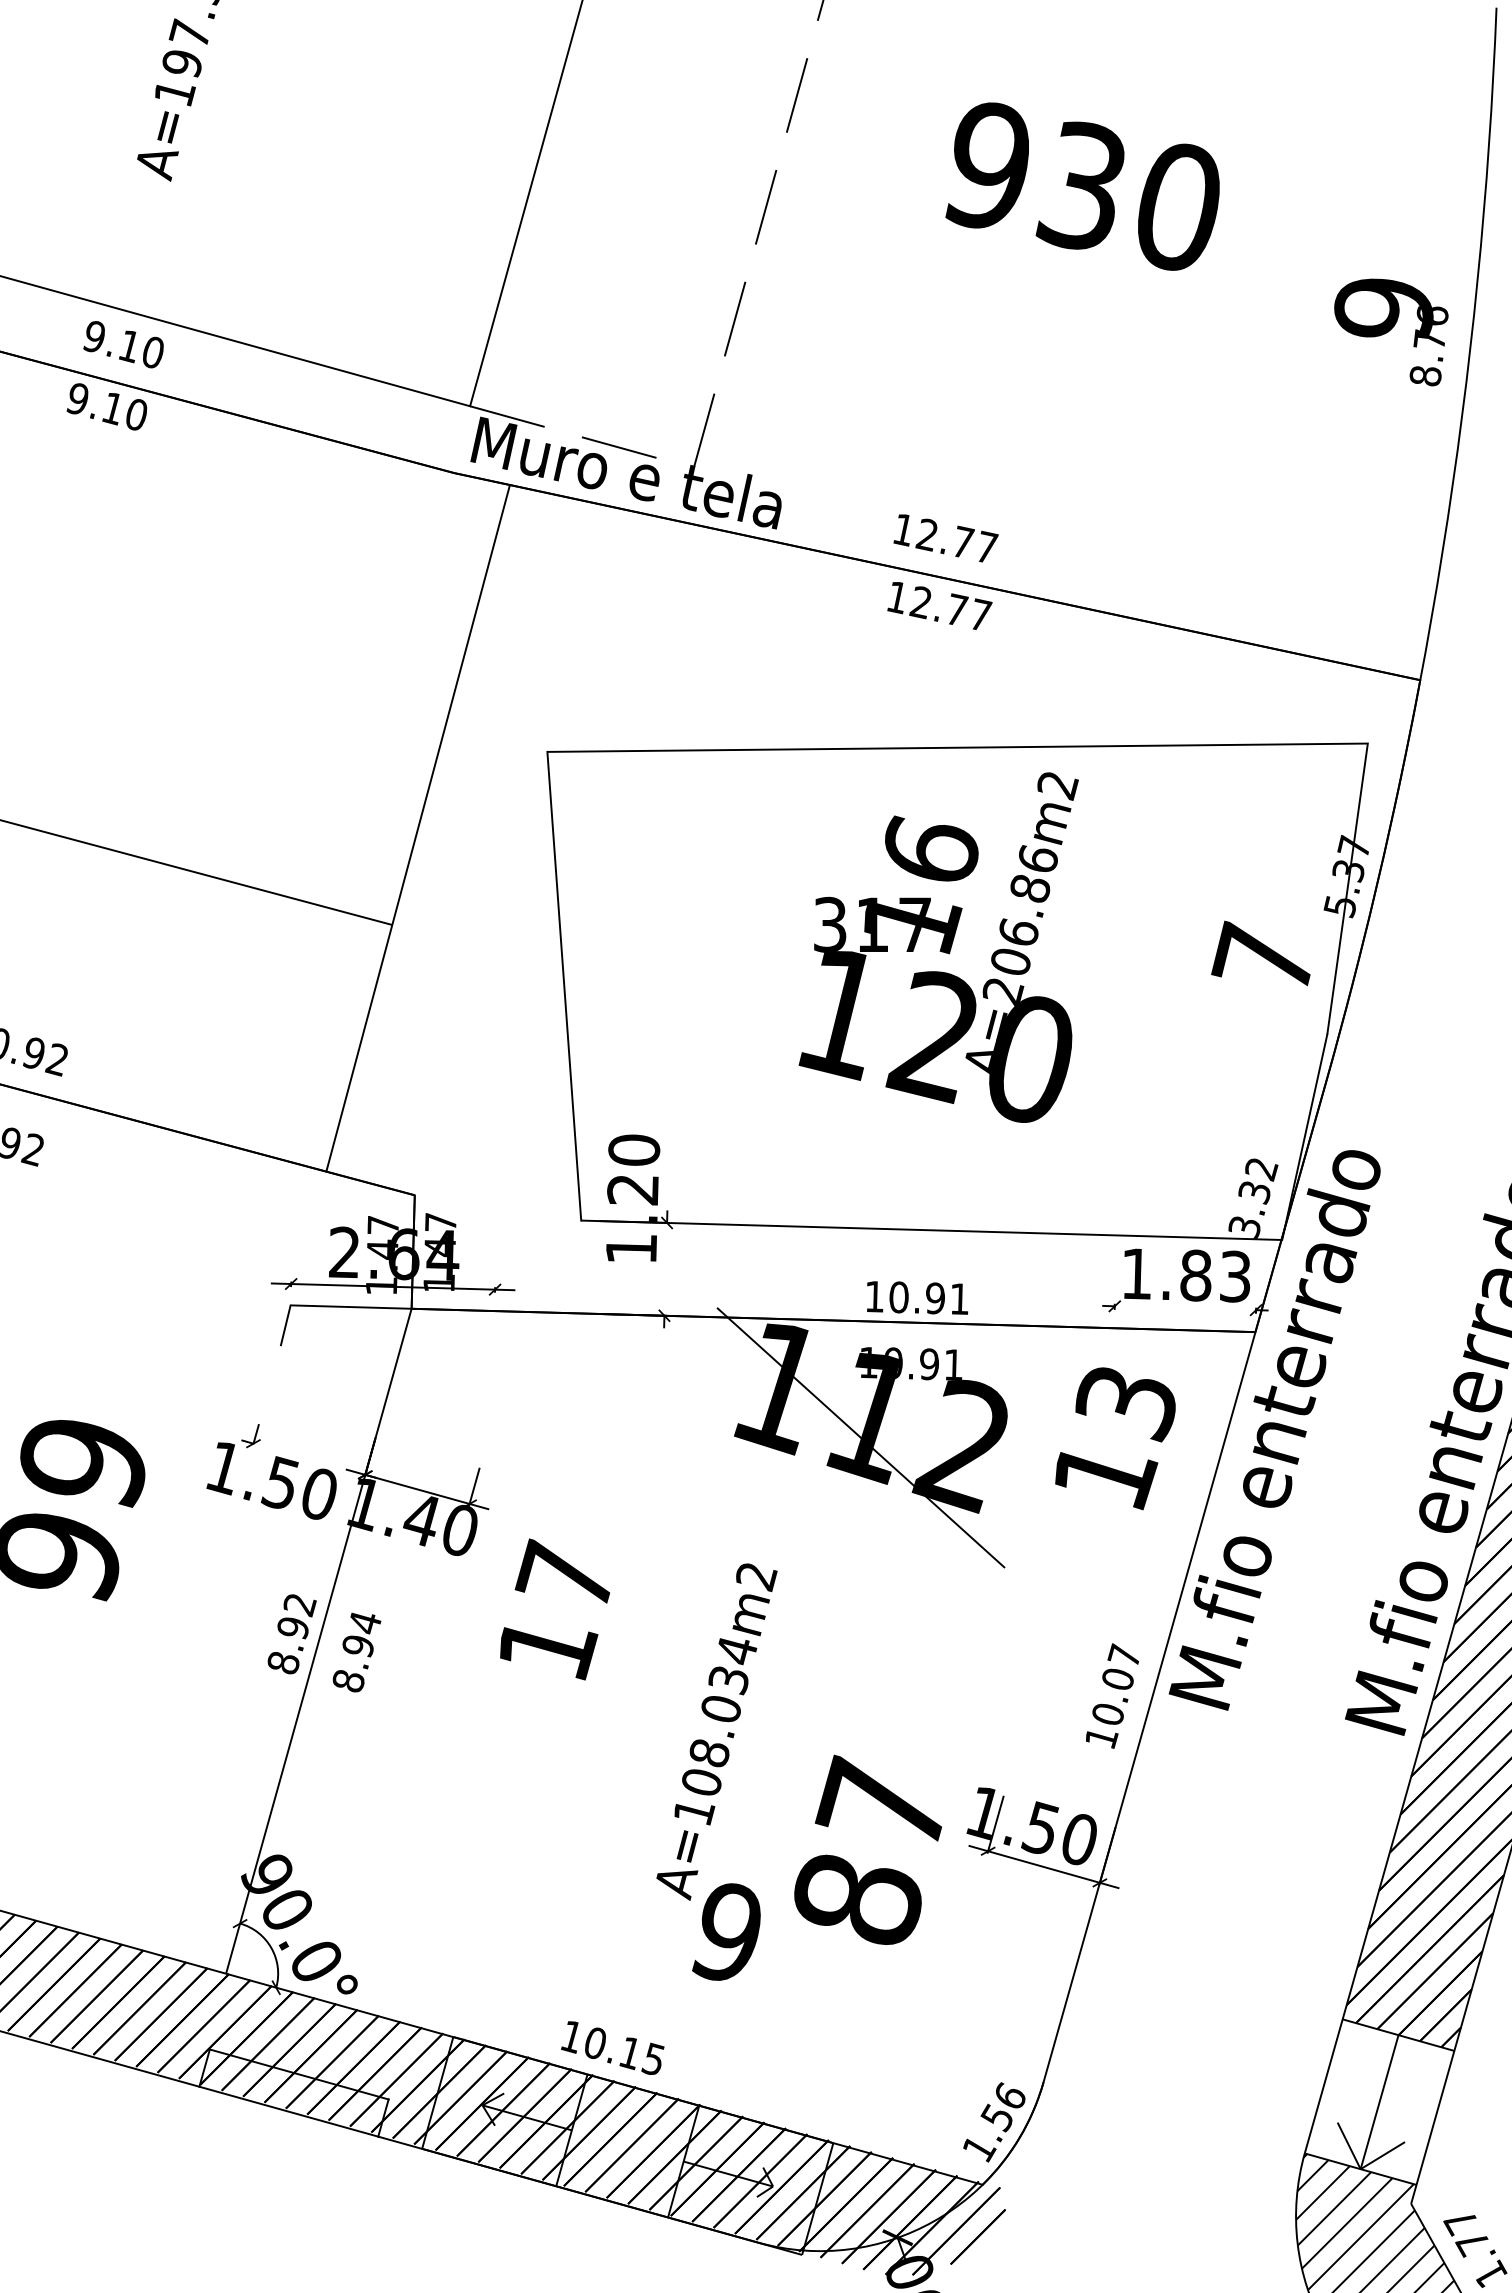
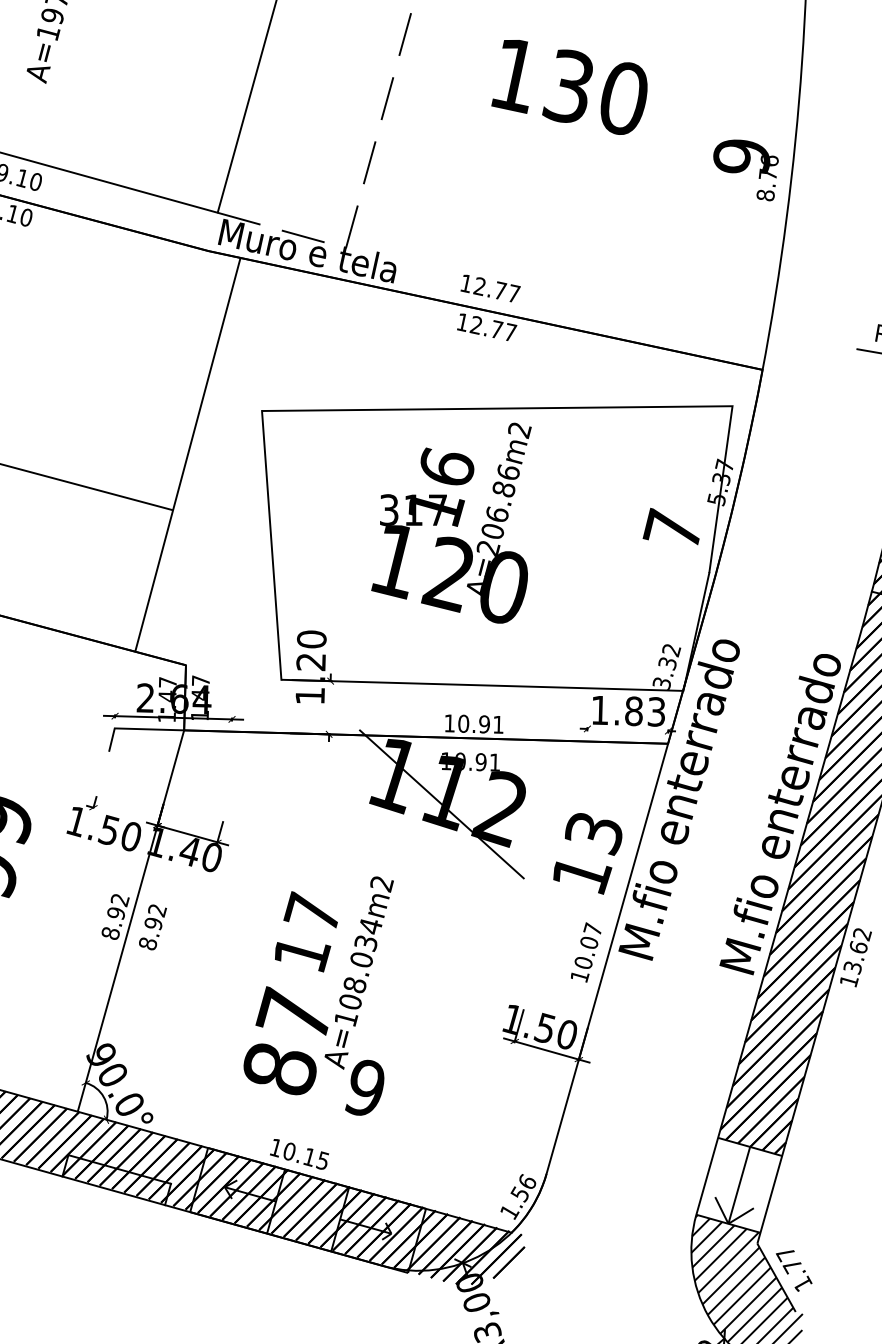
text: (987, 166) -> (514, 75), 930 -> 130
text: (938, 946) -> (451, 522), moved
text: (1114, 1438) -> (587, 853), moved
text: (555, 1608) -> (306, 931), moved
text: (365, 1622) -> (157, 910), 8.94 -> 8.92
text: (867, 1849) -> (285, 1040), moved

